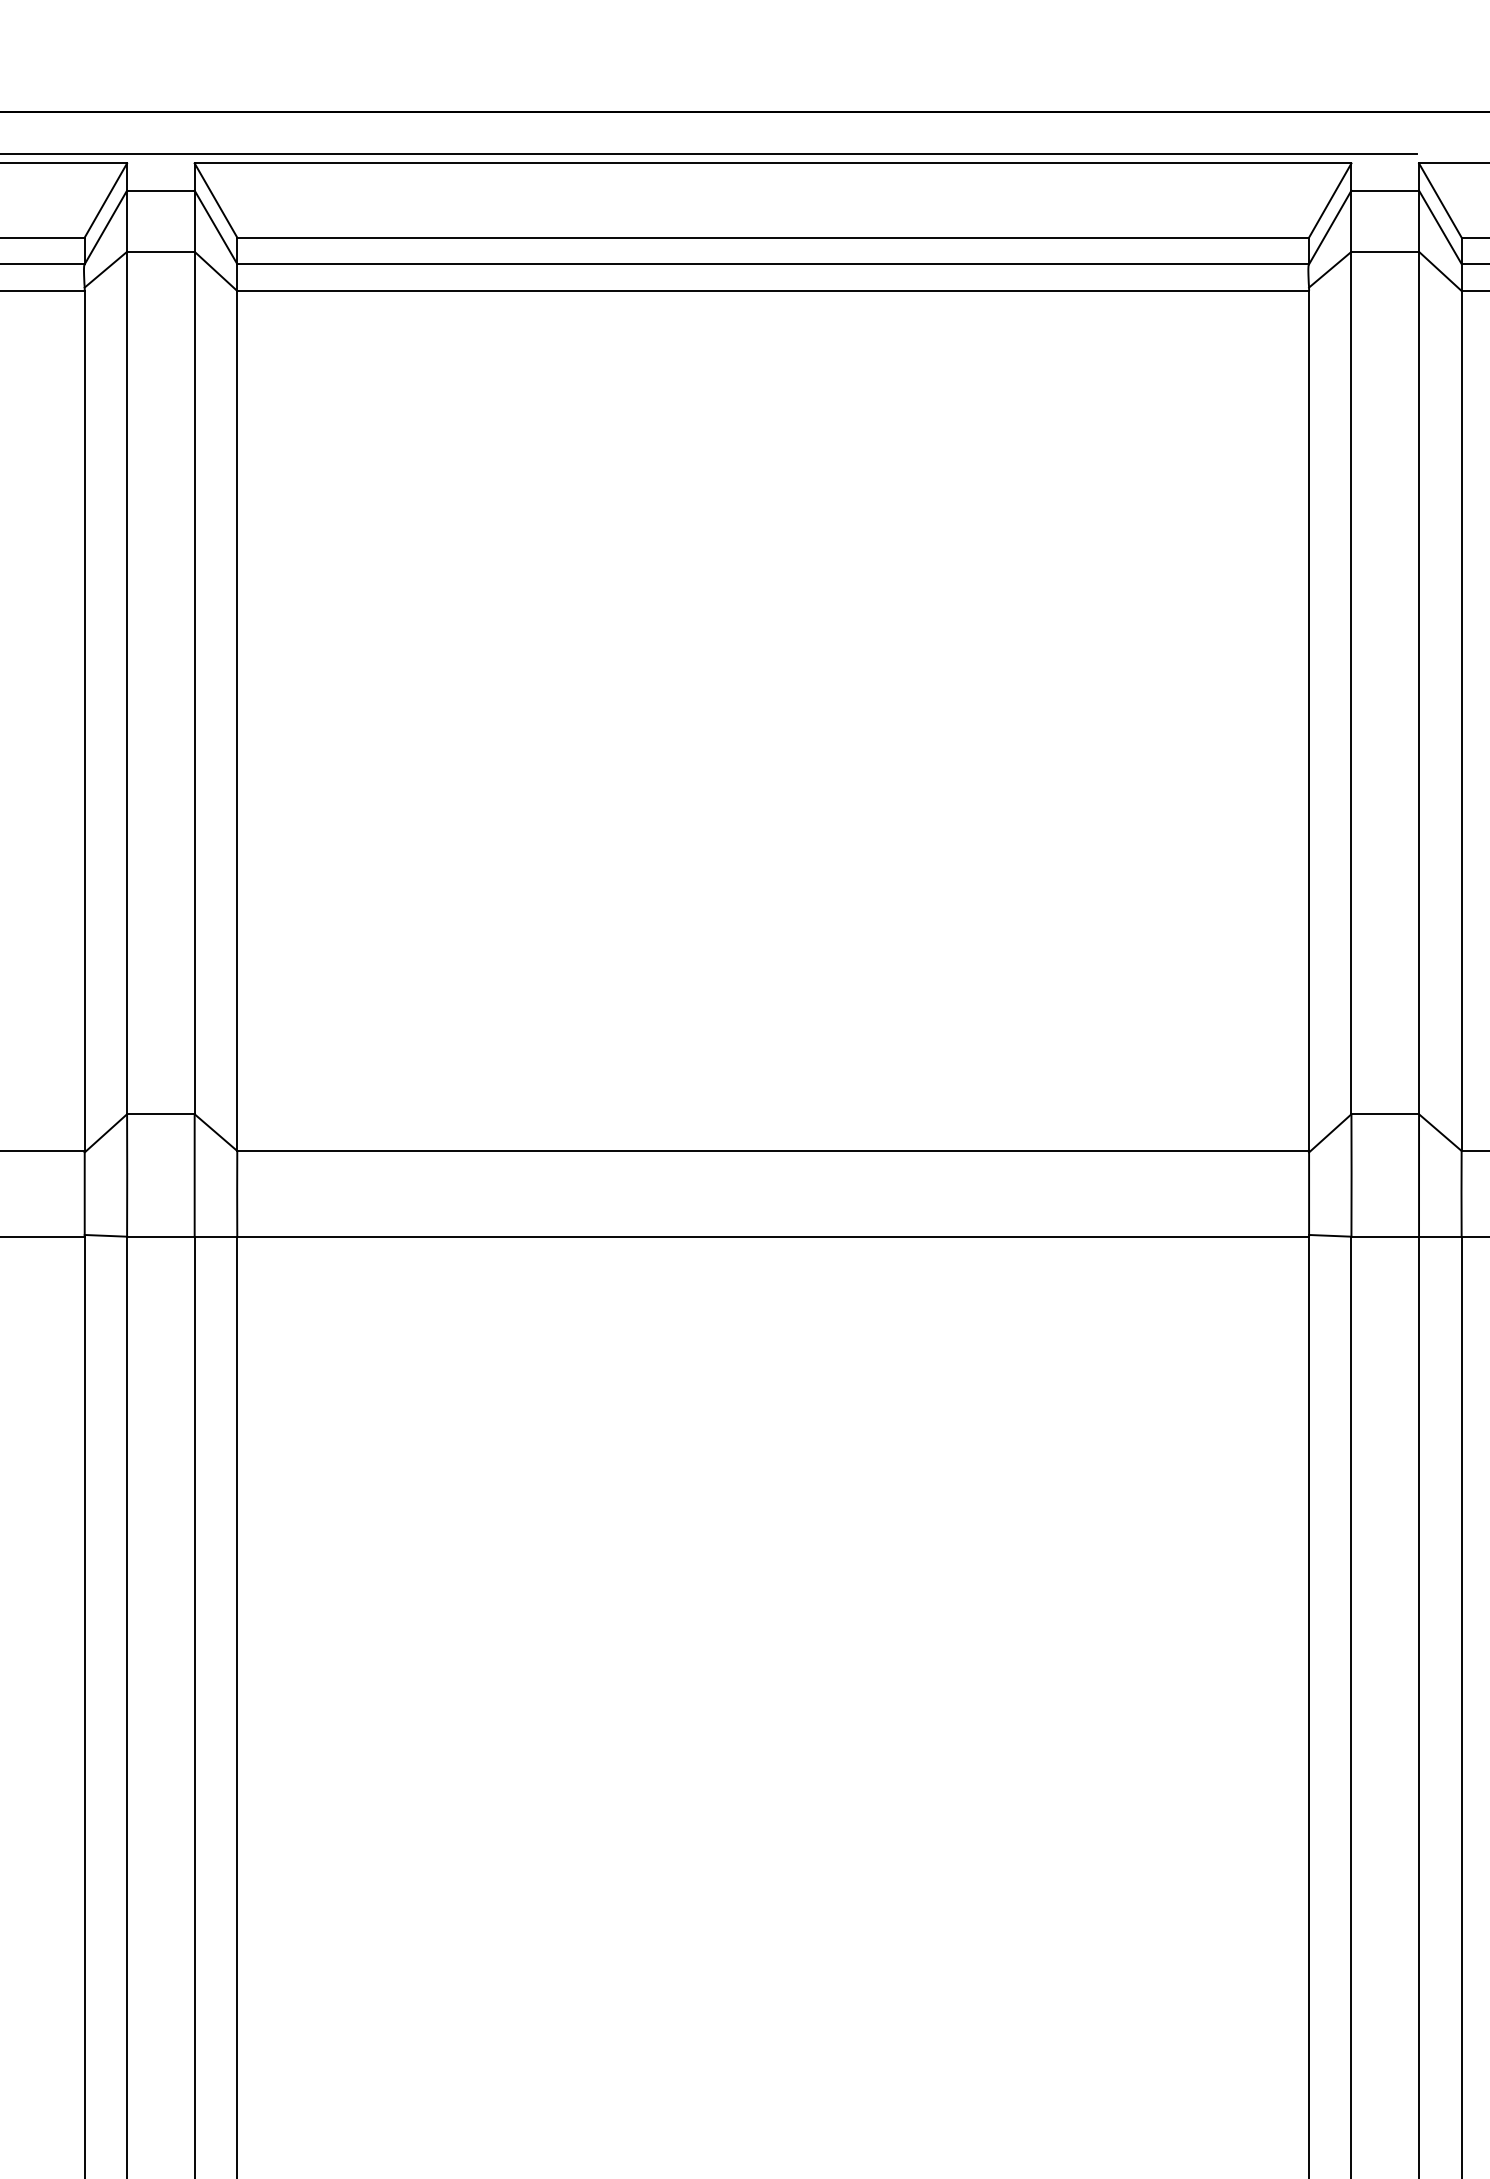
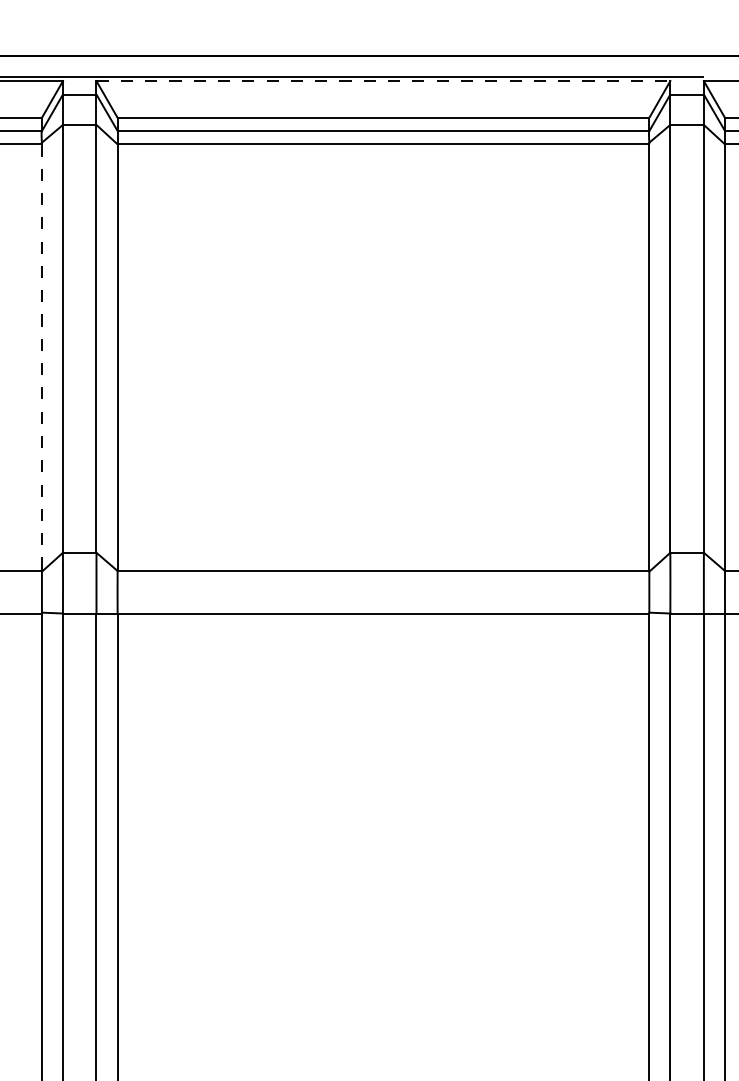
line: (773, 164) -> (383, 81), solid -> dashed
line: (83, 722) -> (41, 358), solid -> dashed

